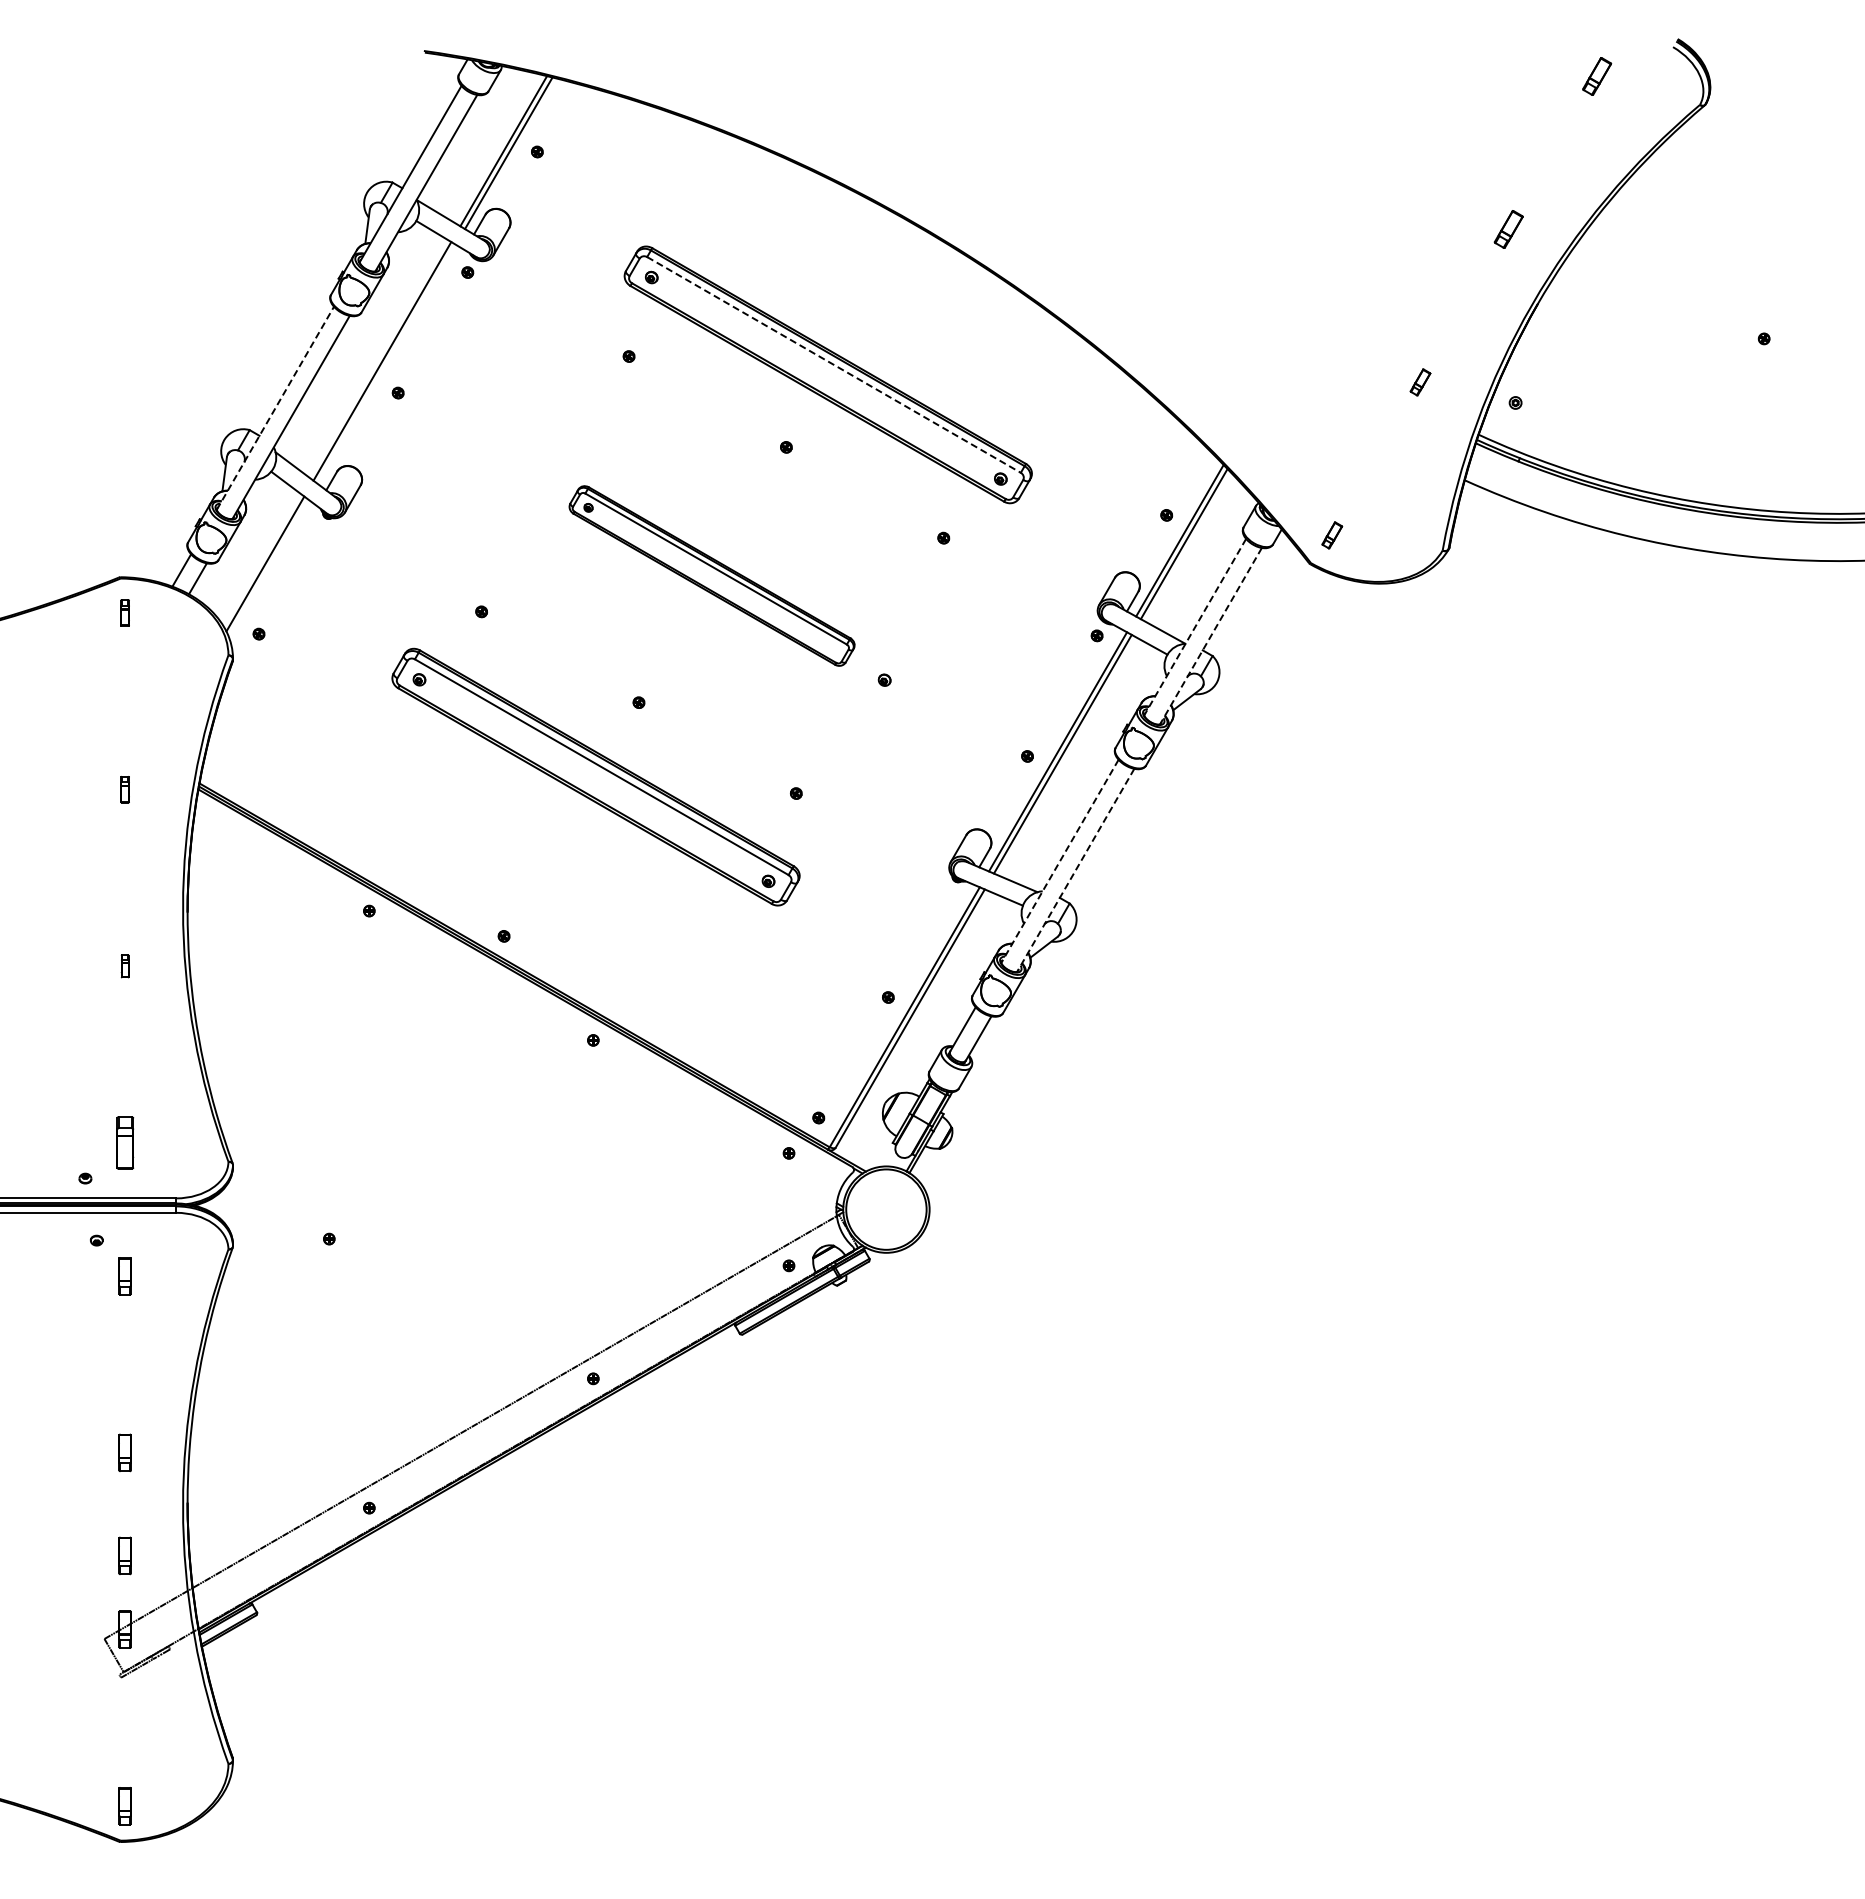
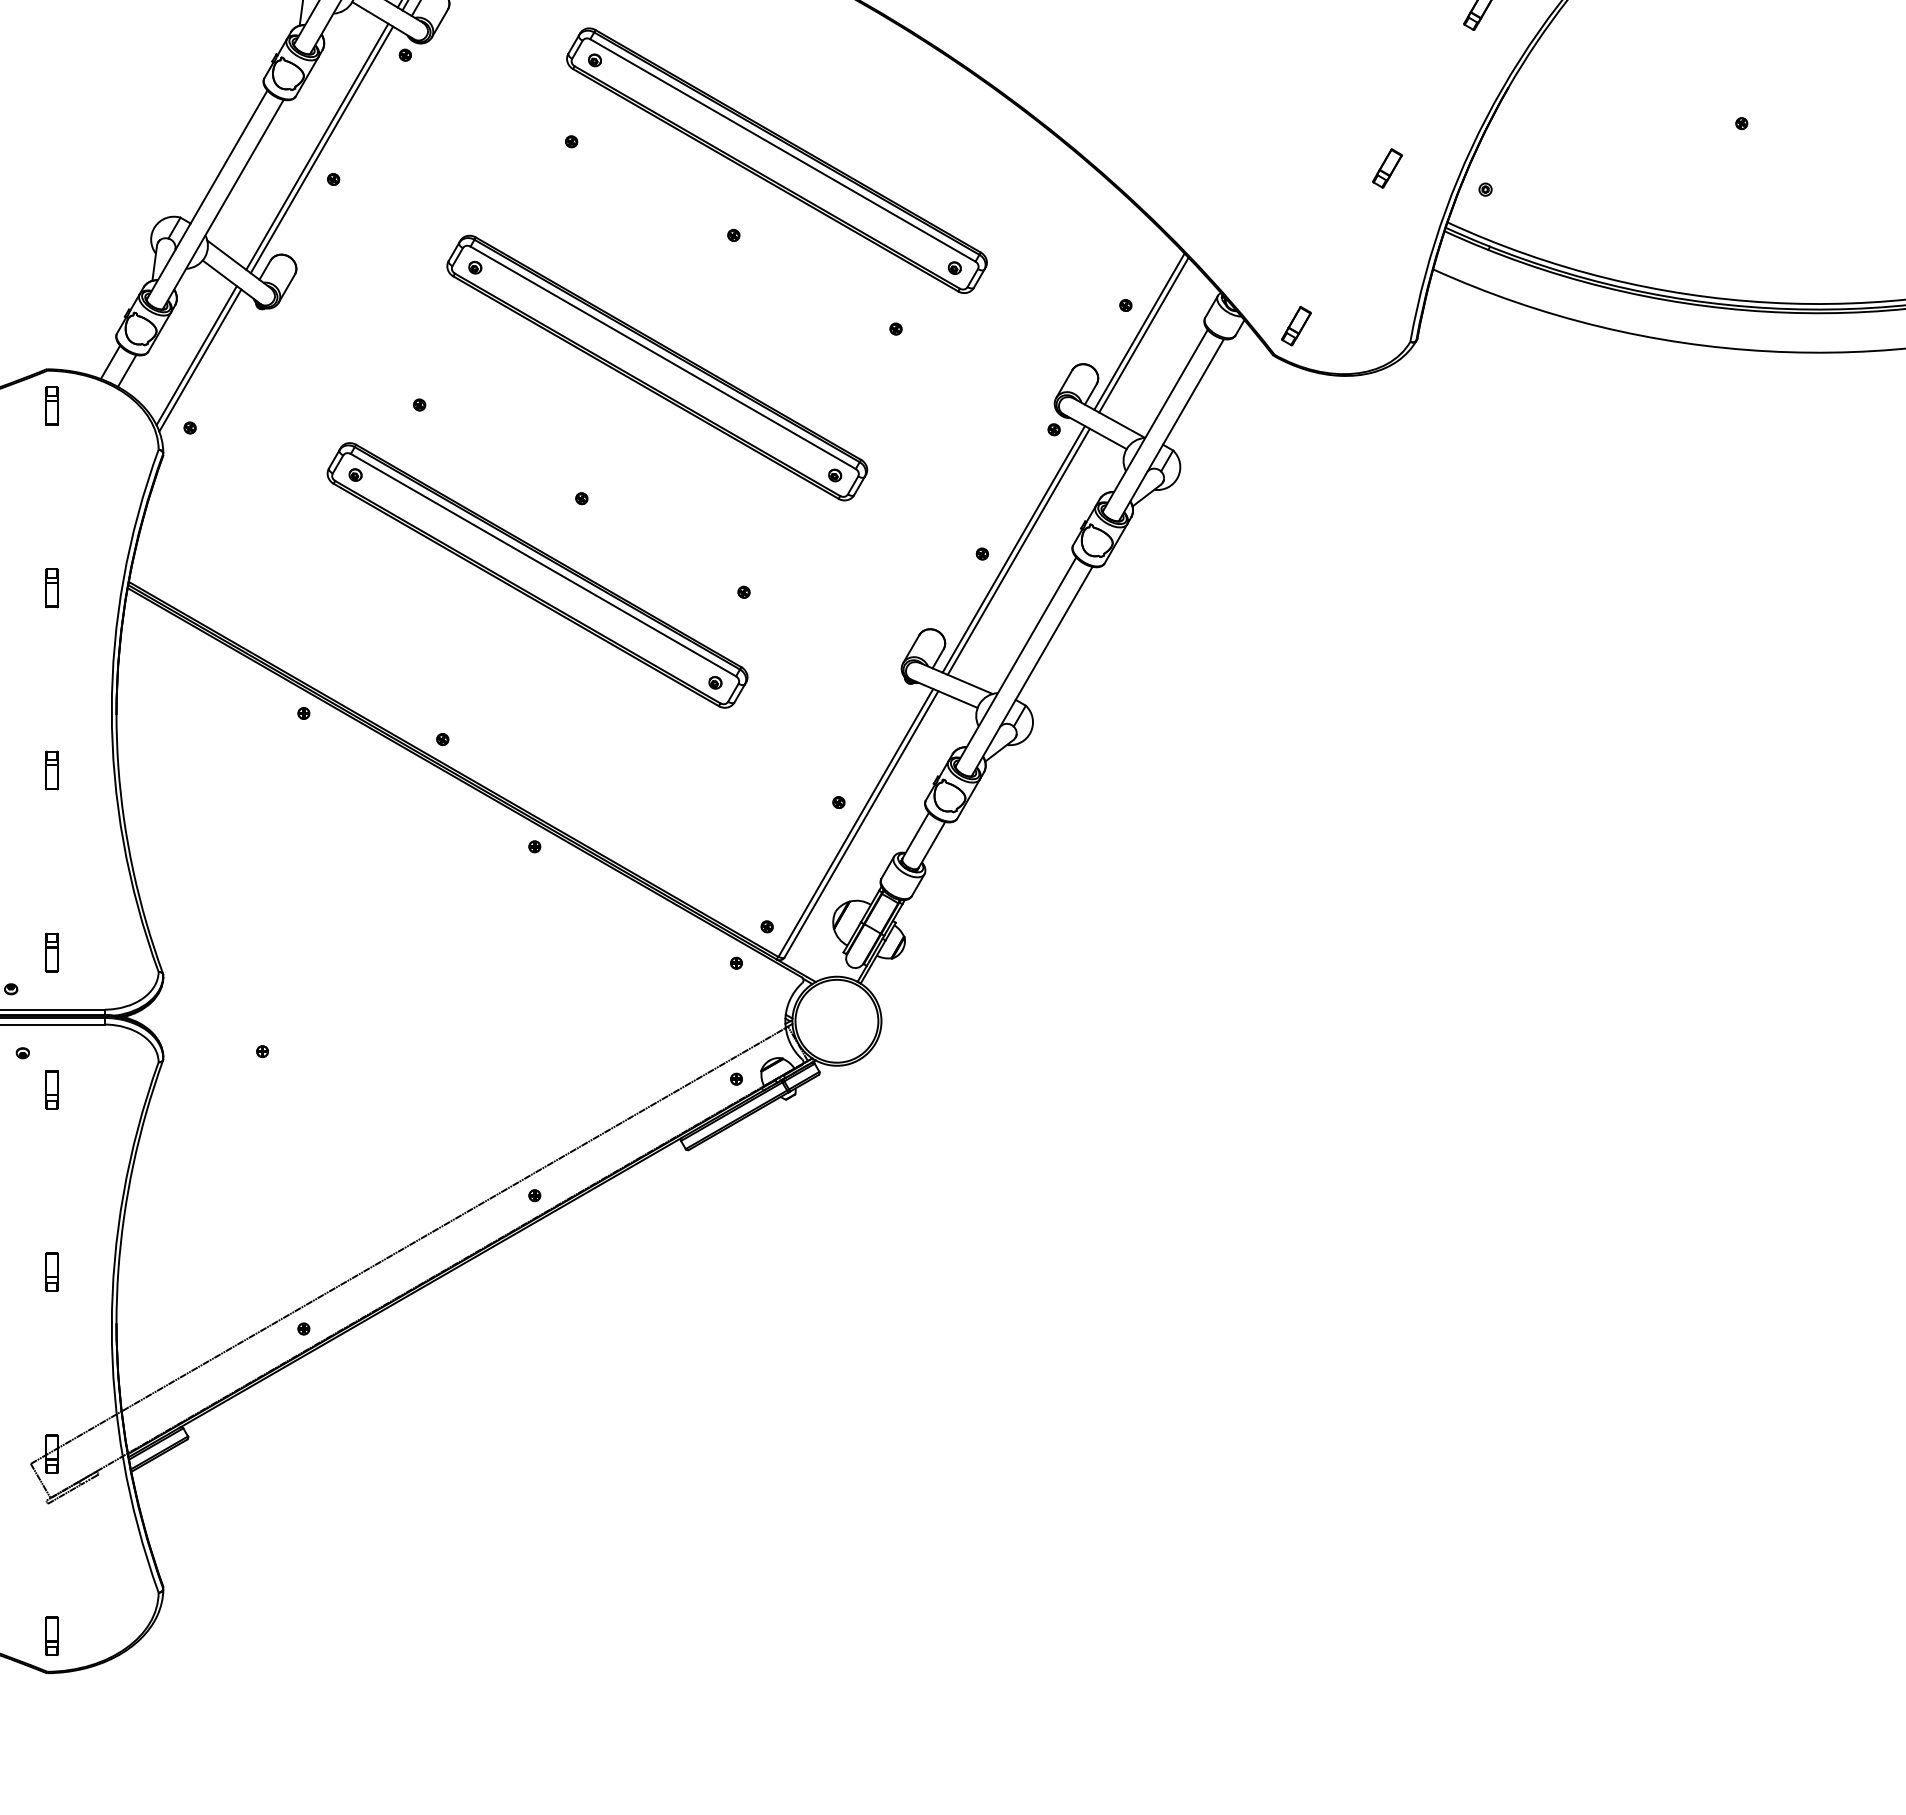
line: (386, 364) -> (321, 150), added
line: (834, 364) -> (783, 150), dashed -> solid
part: (1420, 382) -> (1387, 168), size x1.43
line: (275, 407) -> (207, 194), dashed -> solid
part: (1332, 535) -> (1296, 326), size x1.43
line: (268, 568) -> (199, 360), added
part: (711, 575) -> (656, 367), size x1.43
part: (124, 612) -> (51, 405), size x1.43
line: (1195, 627) -> (1155, 421), dashed -> solid
line: (1210, 636) -> (1171, 430), dashed -> solid
part: (124, 789) -> (51, 588), size x1.43
line: (1059, 861) -> (1015, 662), dashed -> solid
line: (1075, 870) -> (1031, 671), dashed -> solid
part: (124, 966) -> (51, 770), size x1.67
part: (124, 1142) -> (51, 952), size x0.71
part: (124, 1555) -> (51, 1377), removed

